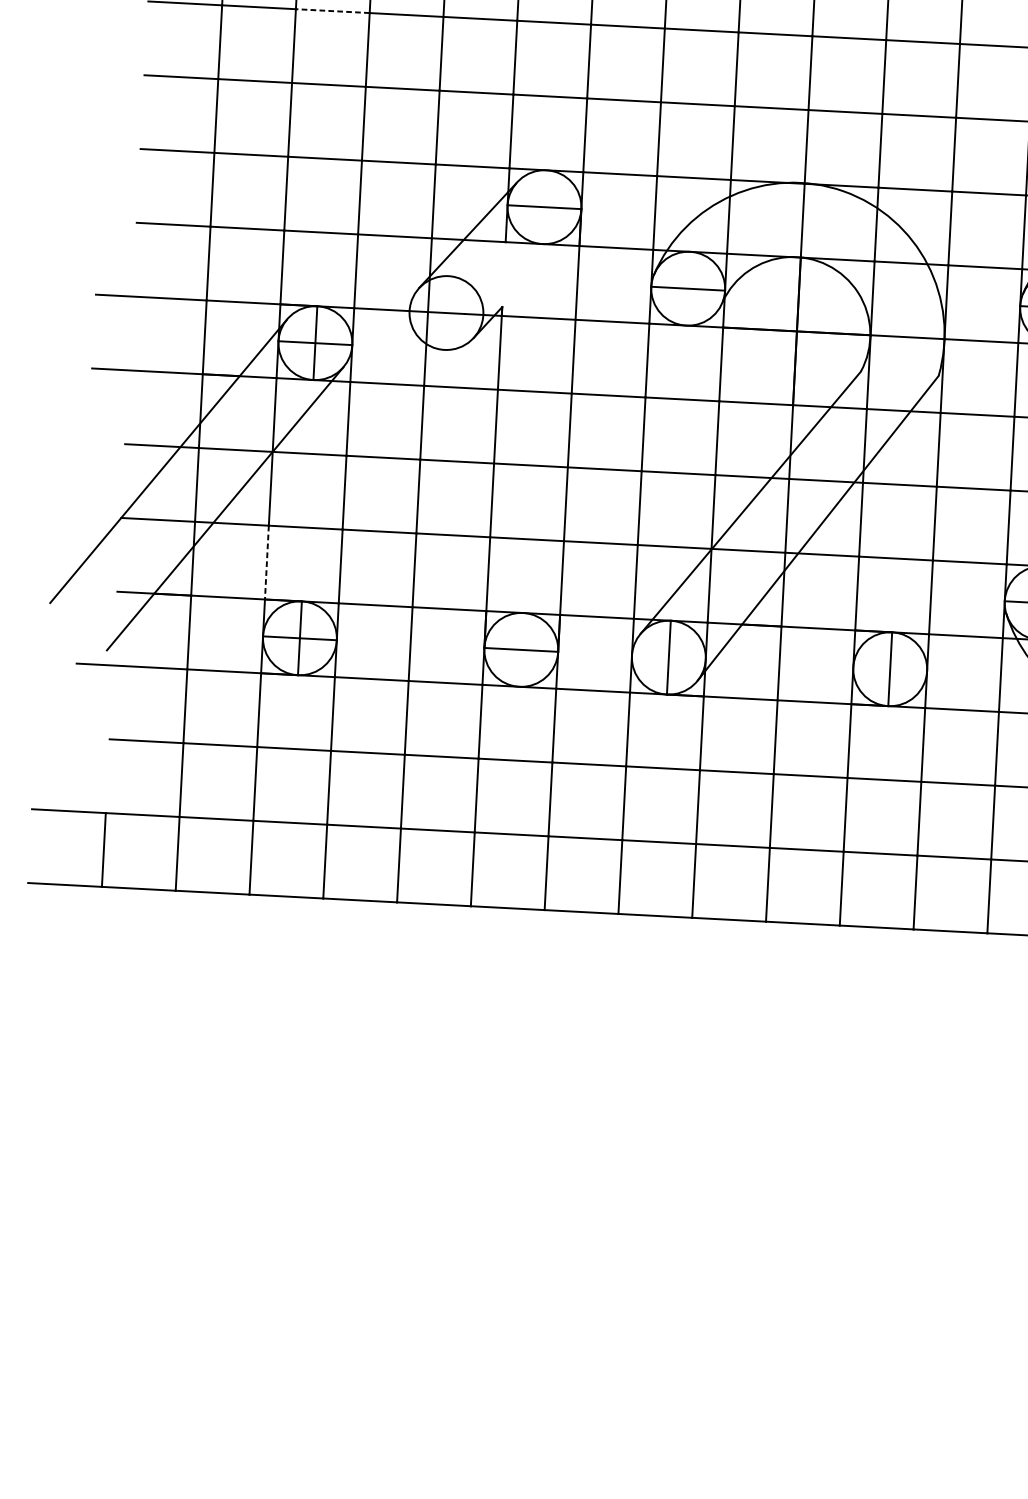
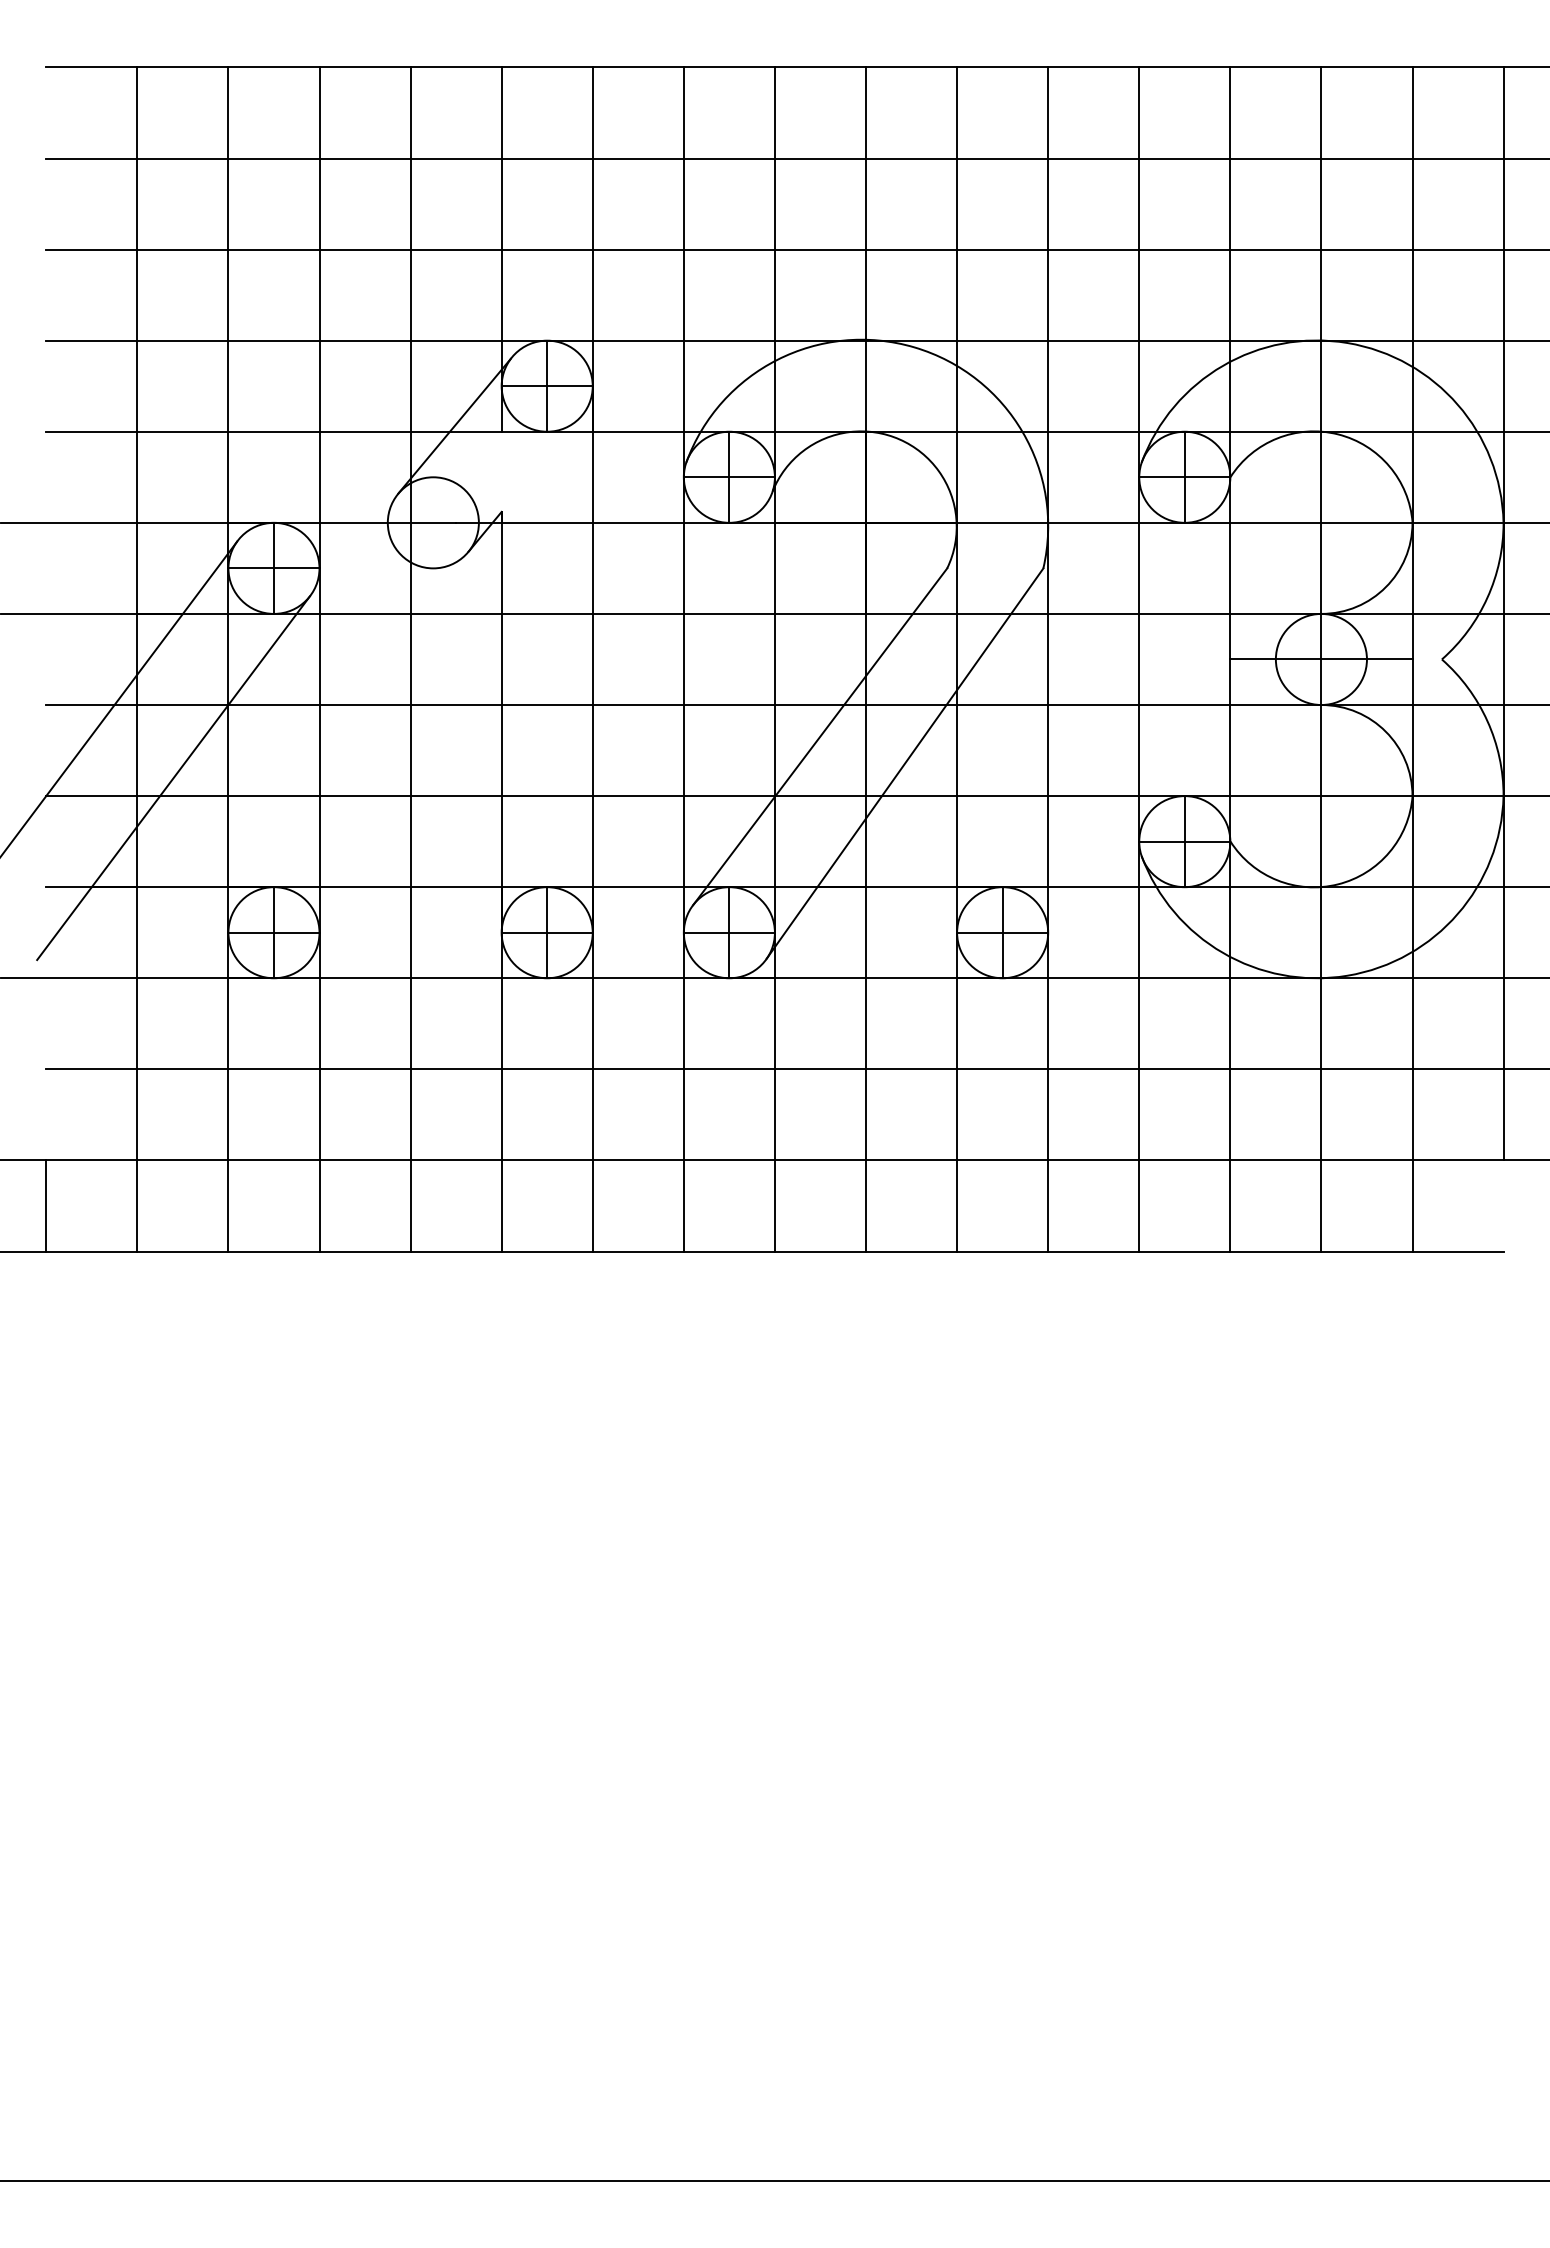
line: (332, 11) -> (273, 158), dashed -> solid
line: (544, 206) -> (547, 385), added
line: (688, 288) -> (729, 476), added
line: (266, 562) -> (228, 841), dashed -> solid
line: (521, 649) -> (547, 932), added
line: (668, 657) -> (728, 932), added
line: (890, 669) -> (1002, 932), added

